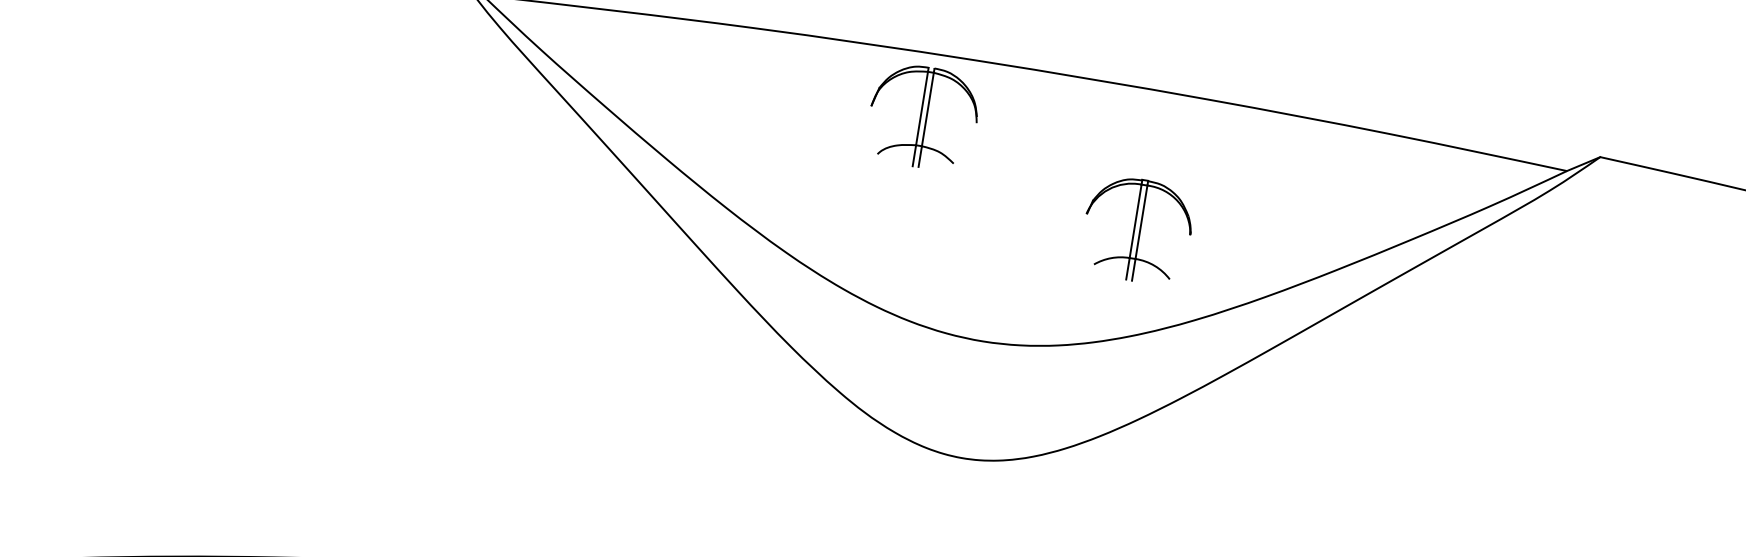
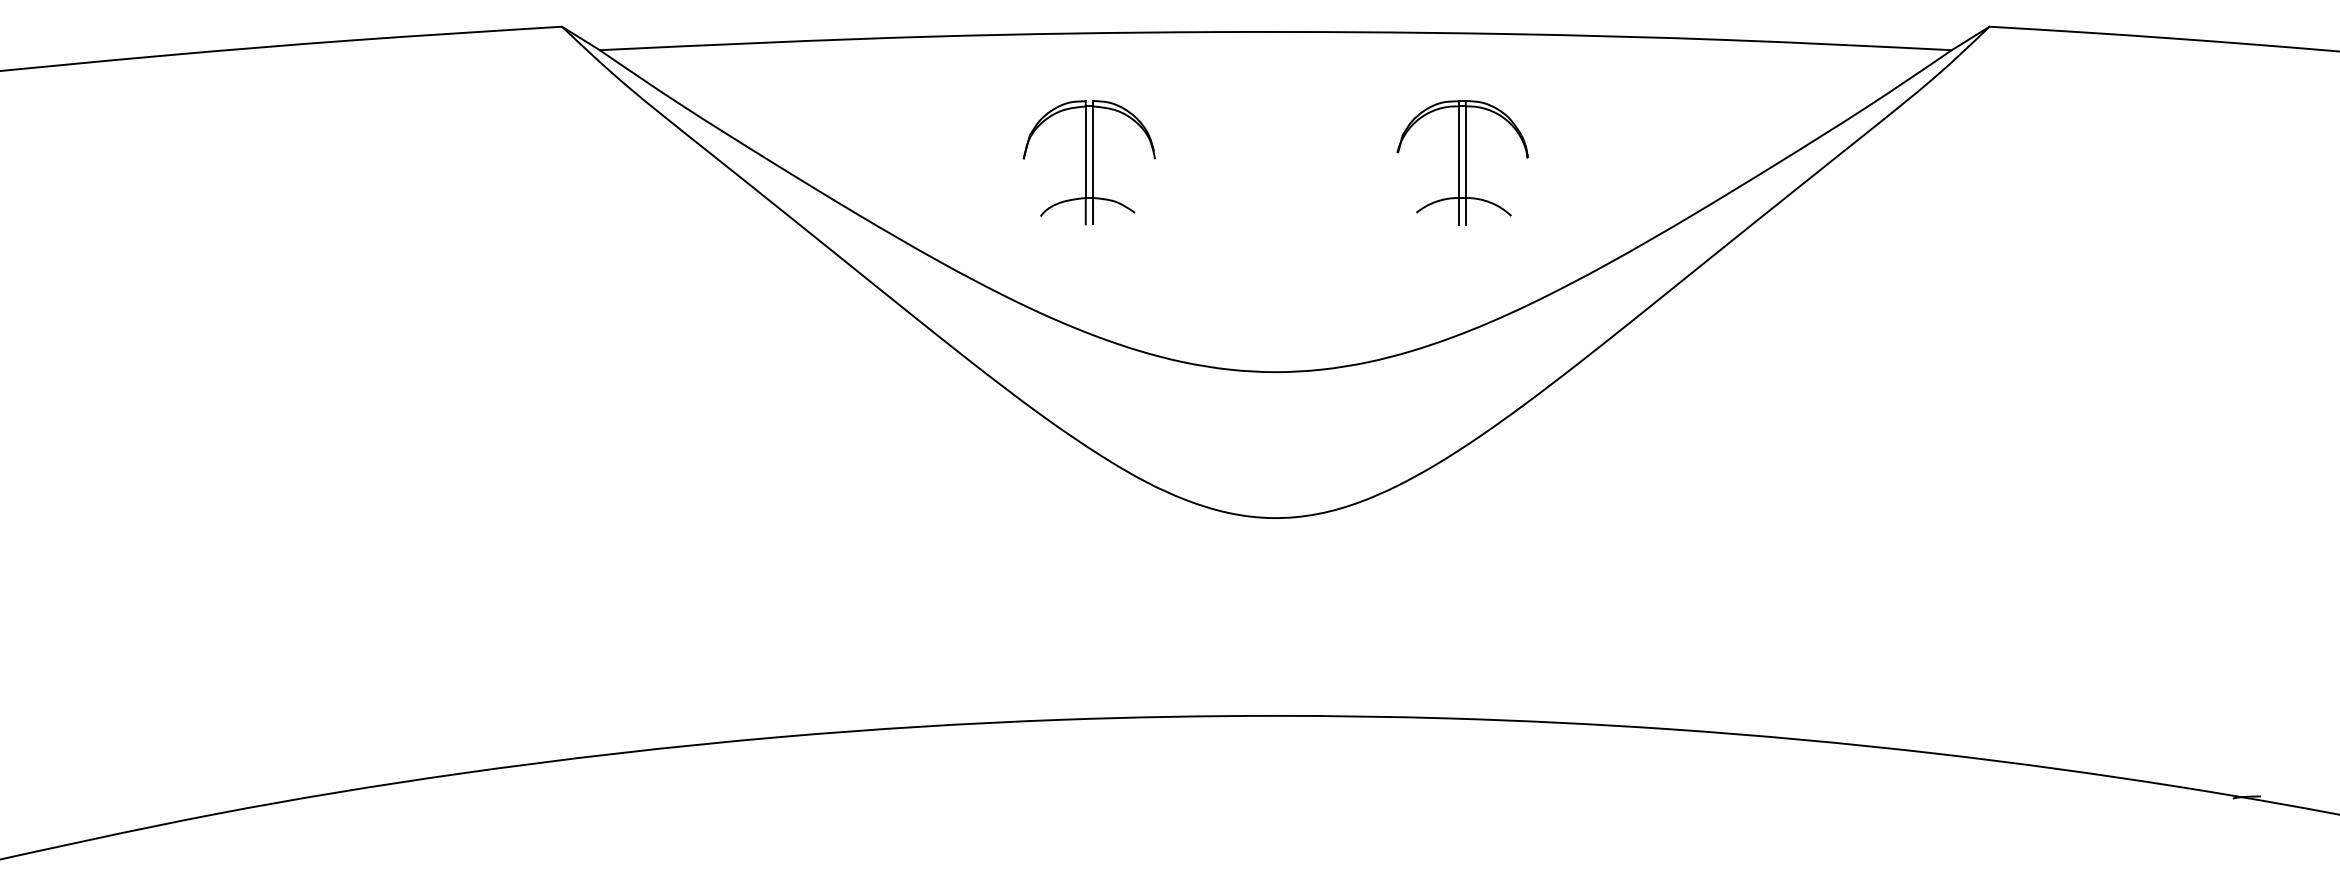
part: (922, 117) -> (1088, 162), moved
part: (1137, 230) -> (1462, 162), moved

